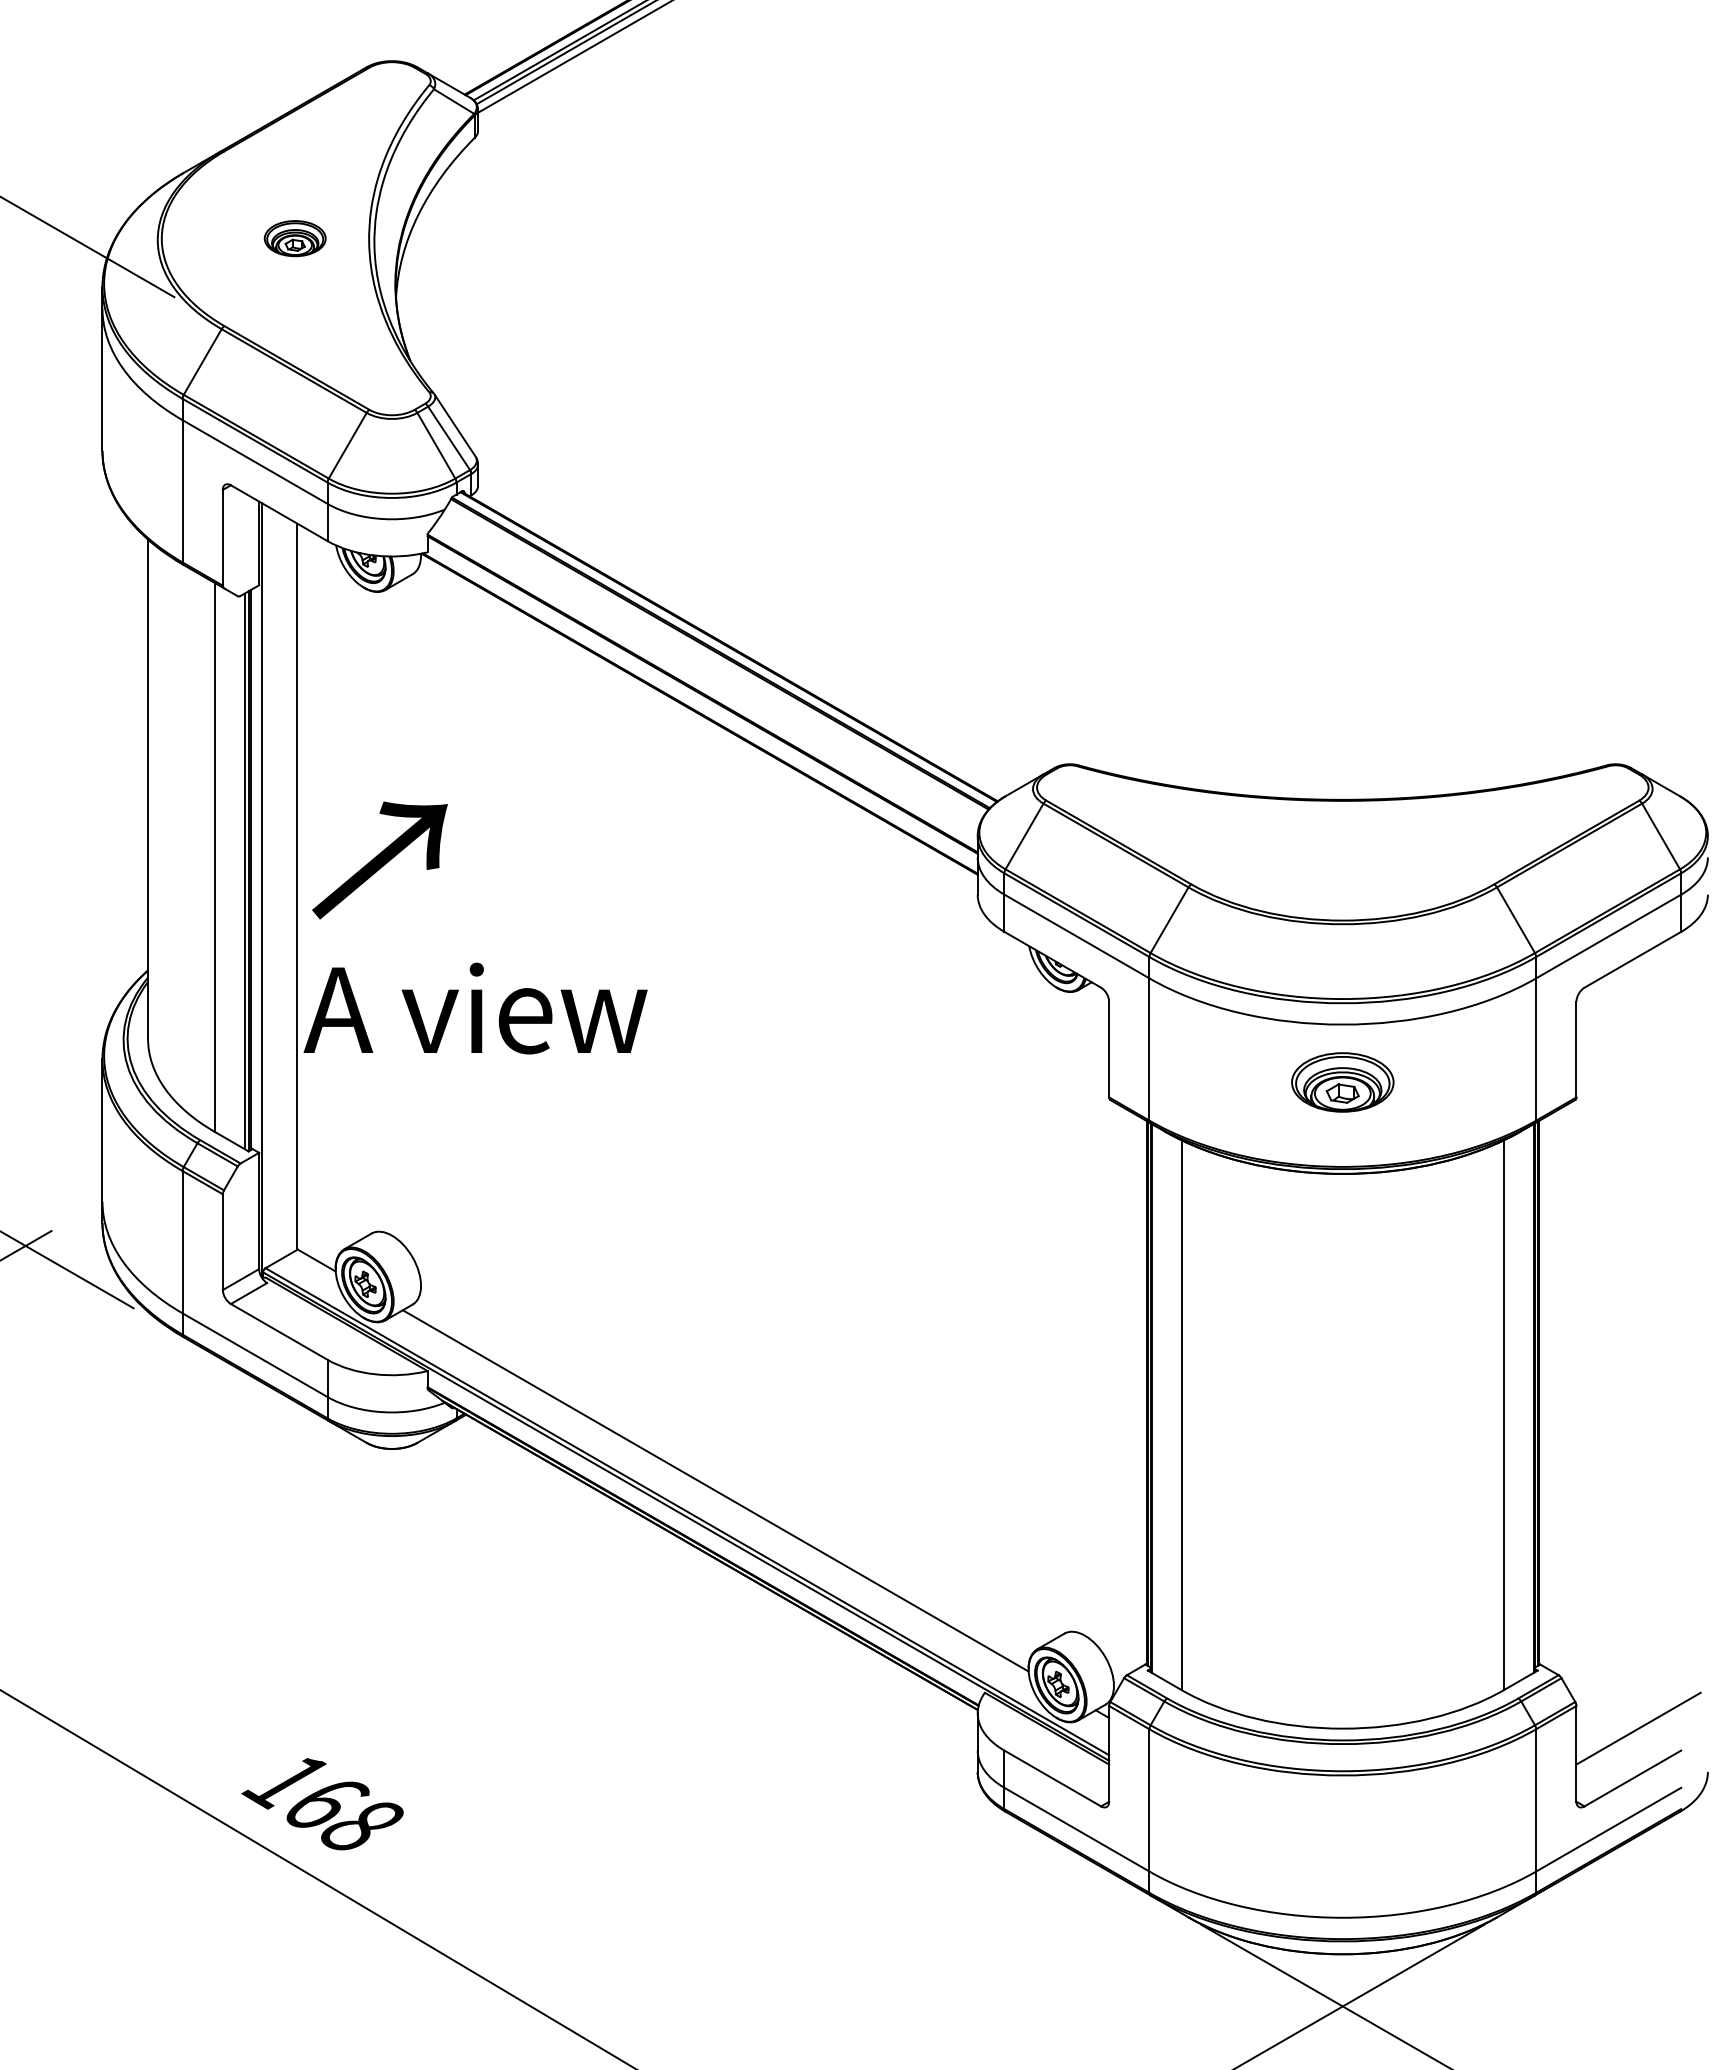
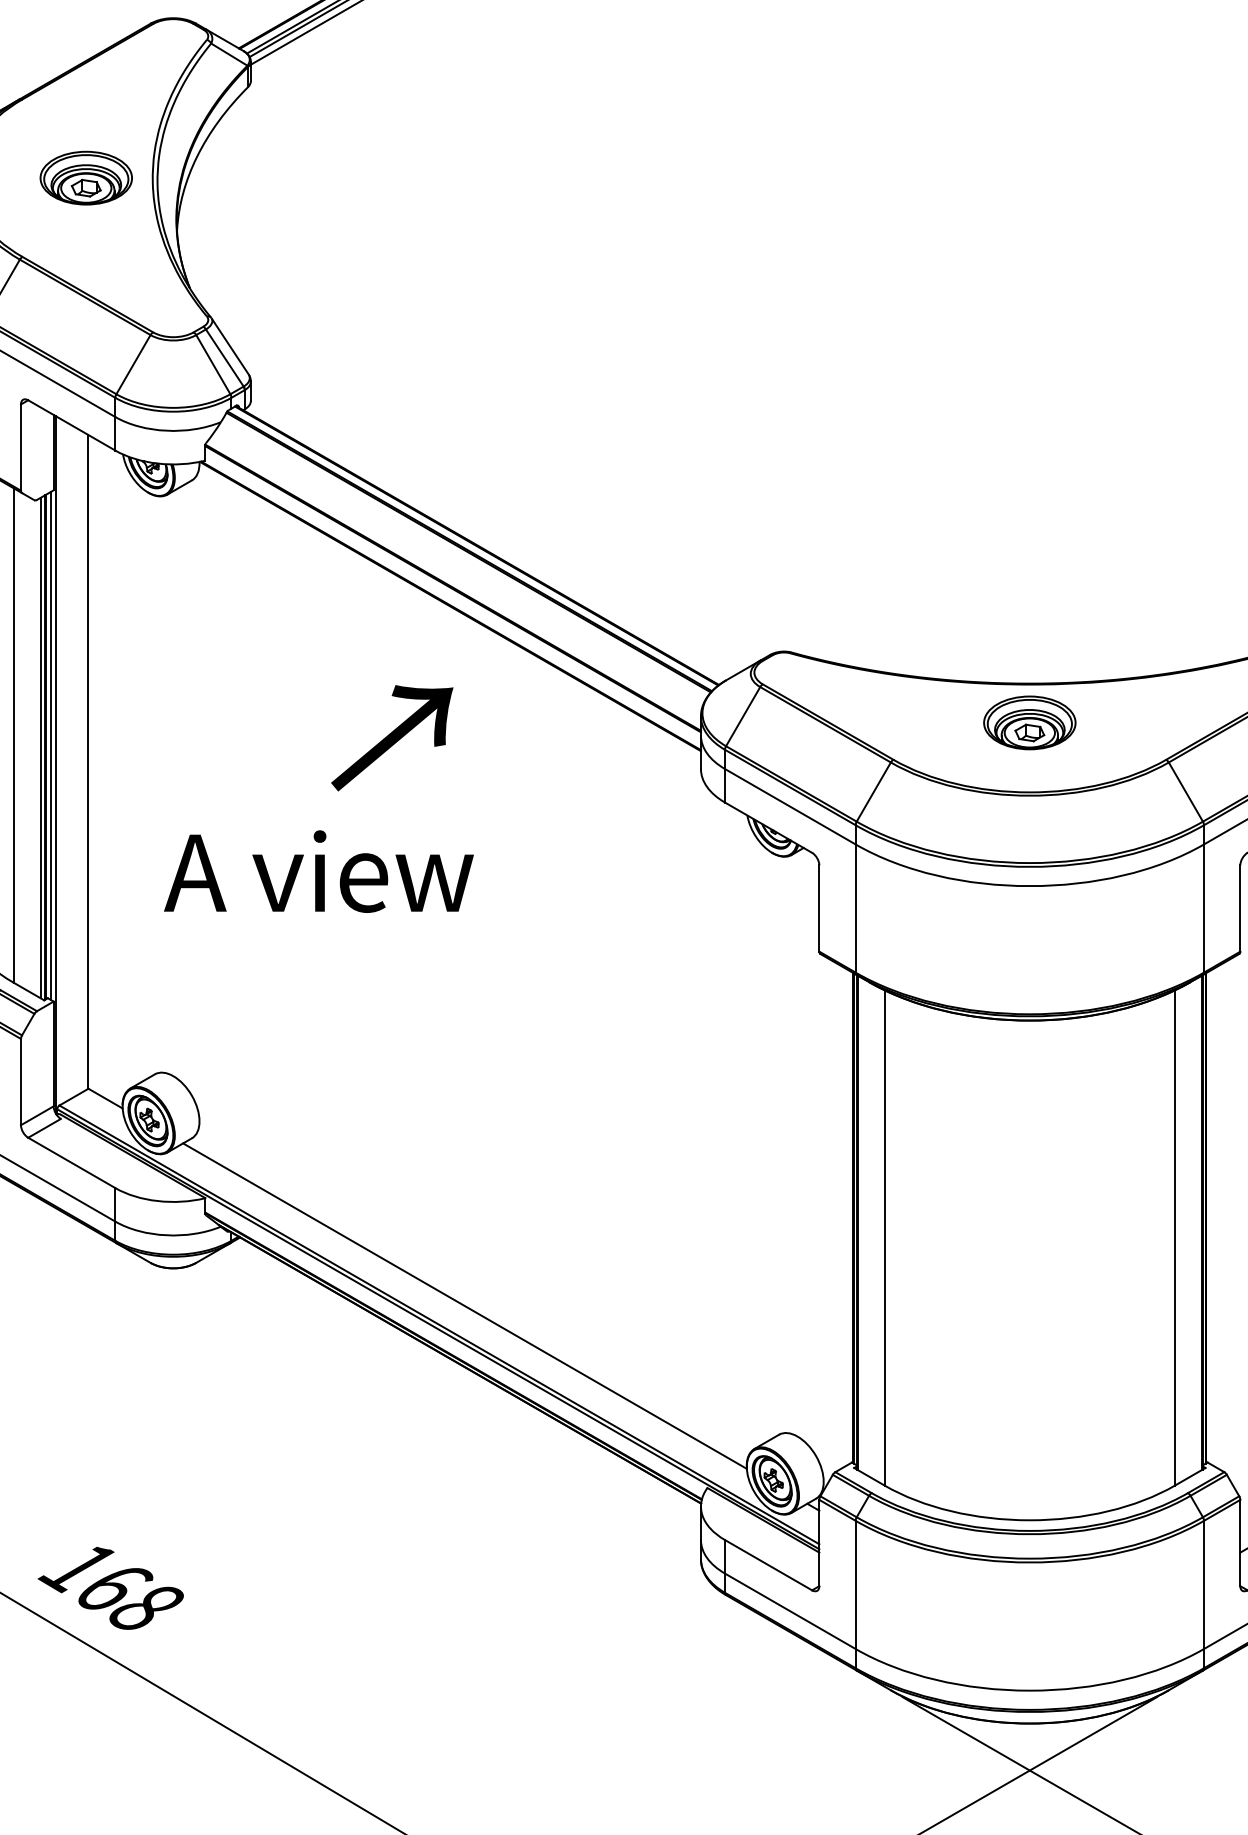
part: (294, 238) -> (85, 177), size x1.67
text: (379, 860) -> (391, 738), moved
line: (256, 868) -> (51, 745), added
text: (475, 1008) -> (318, 871), moved
part: (1342, 1082) -> (1029, 722), moved

